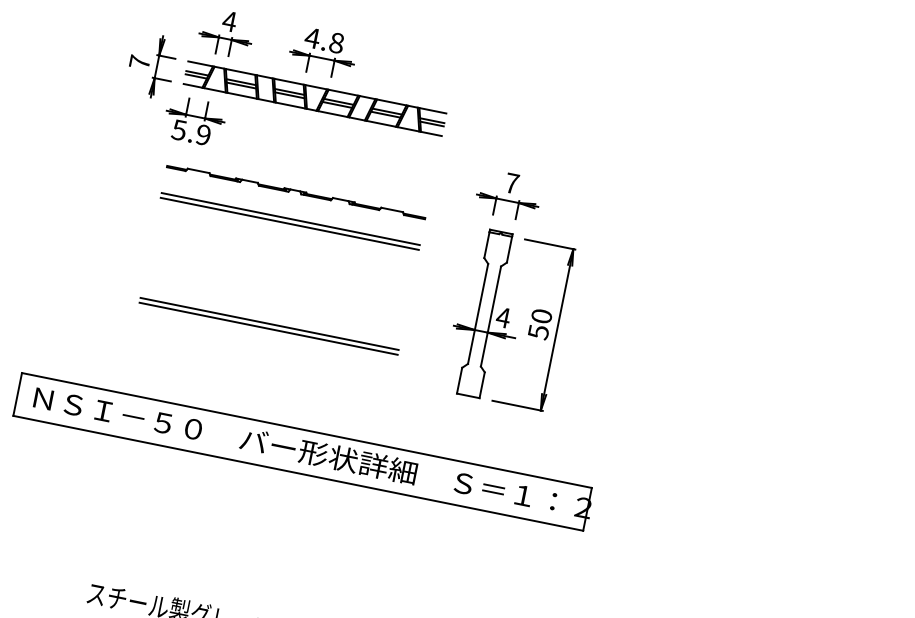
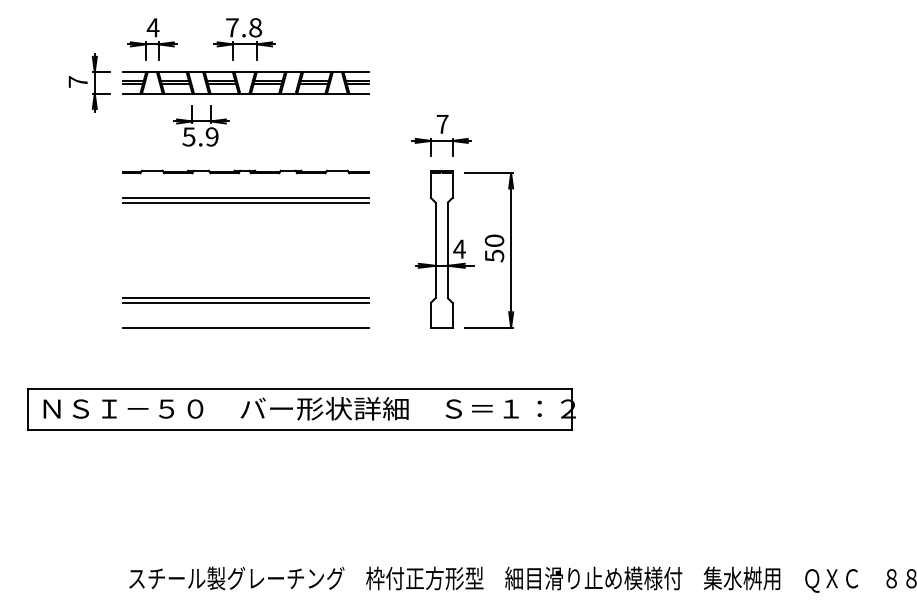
text: (312, 37) -> (232, 27), 4.8 -> 7.8
part: (194, 120) -> (201, 125), moved
line: (263, 354) -> (245, 327), added

